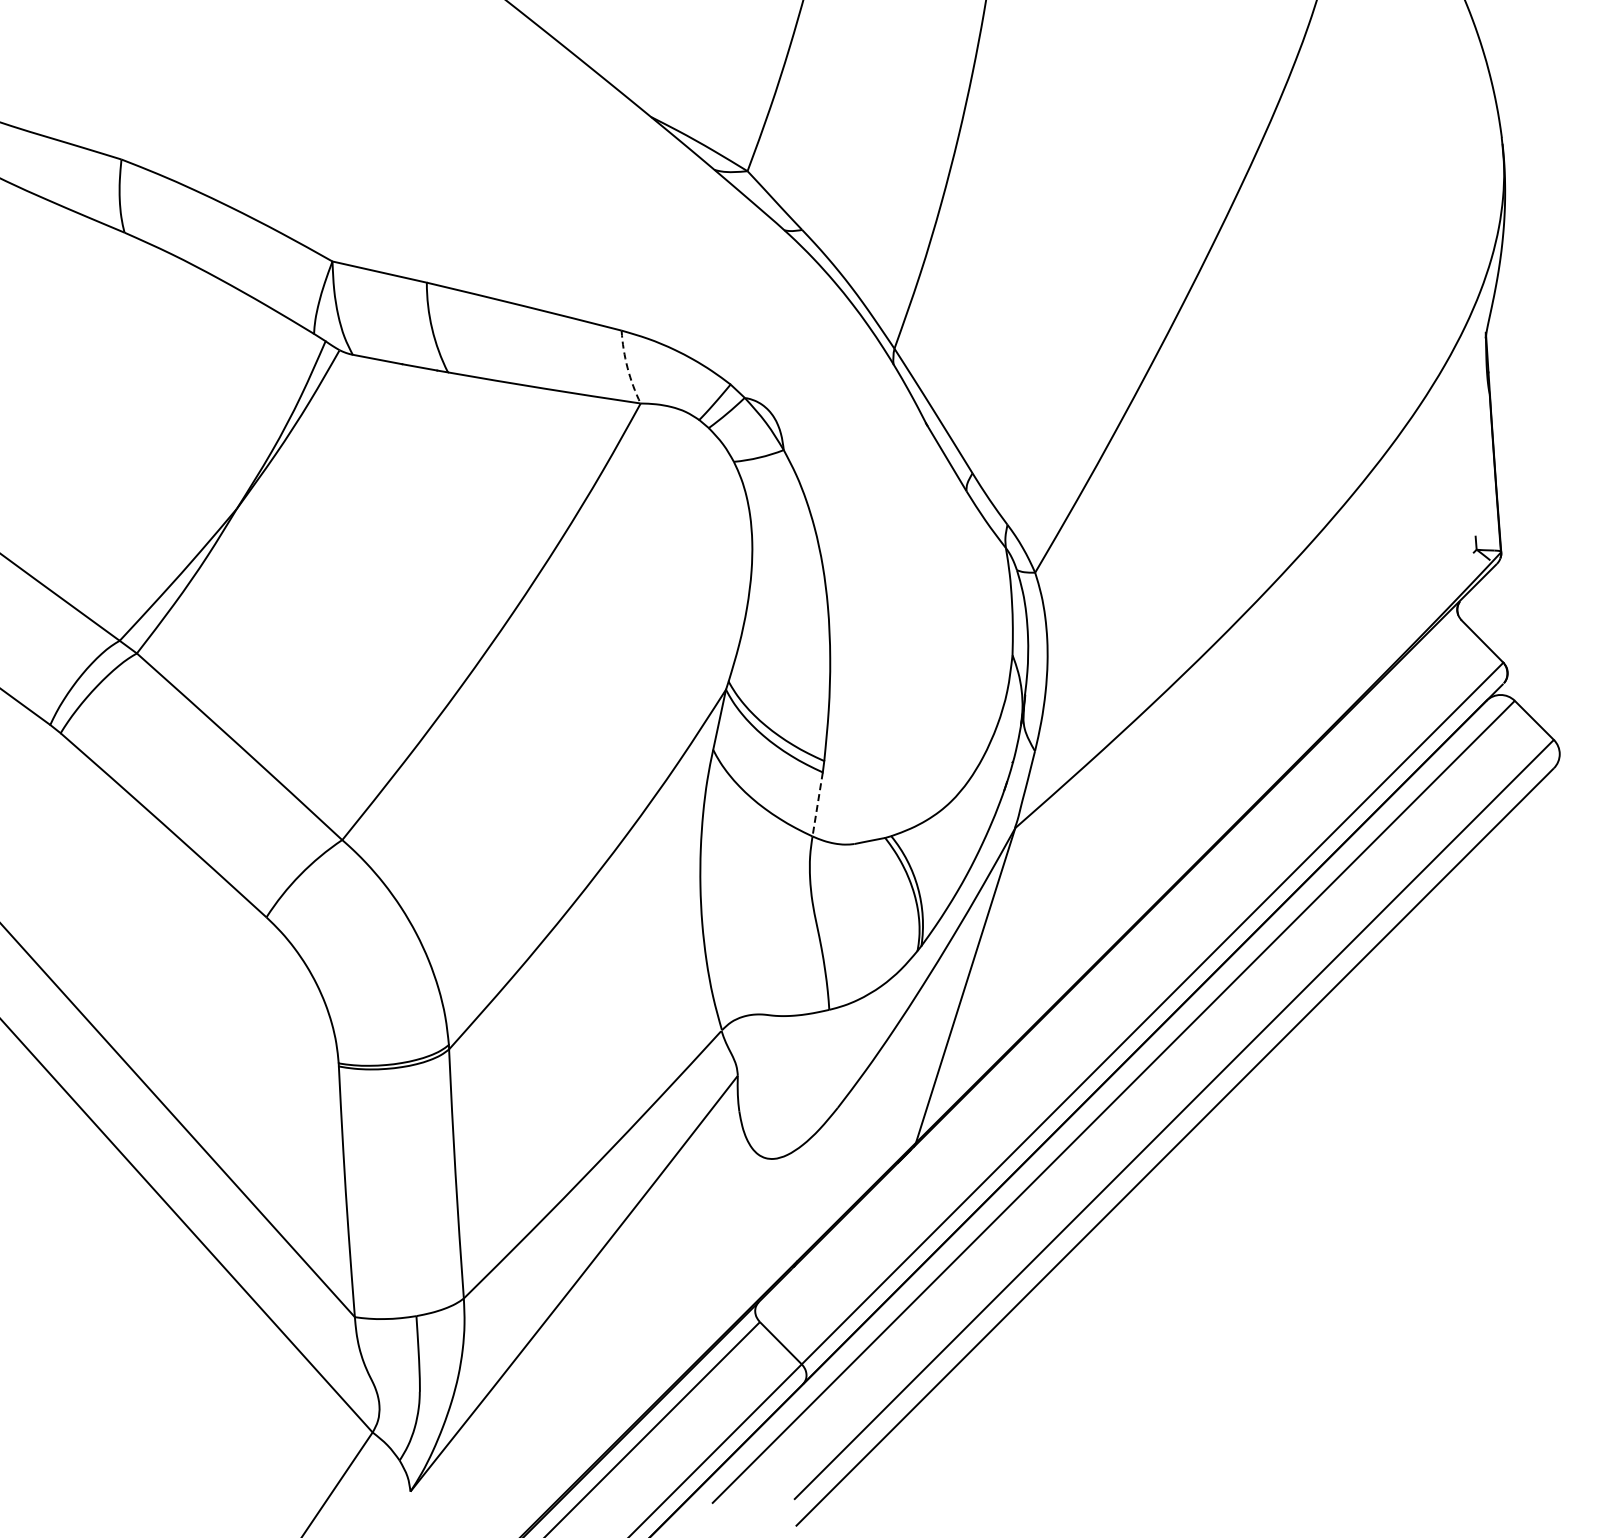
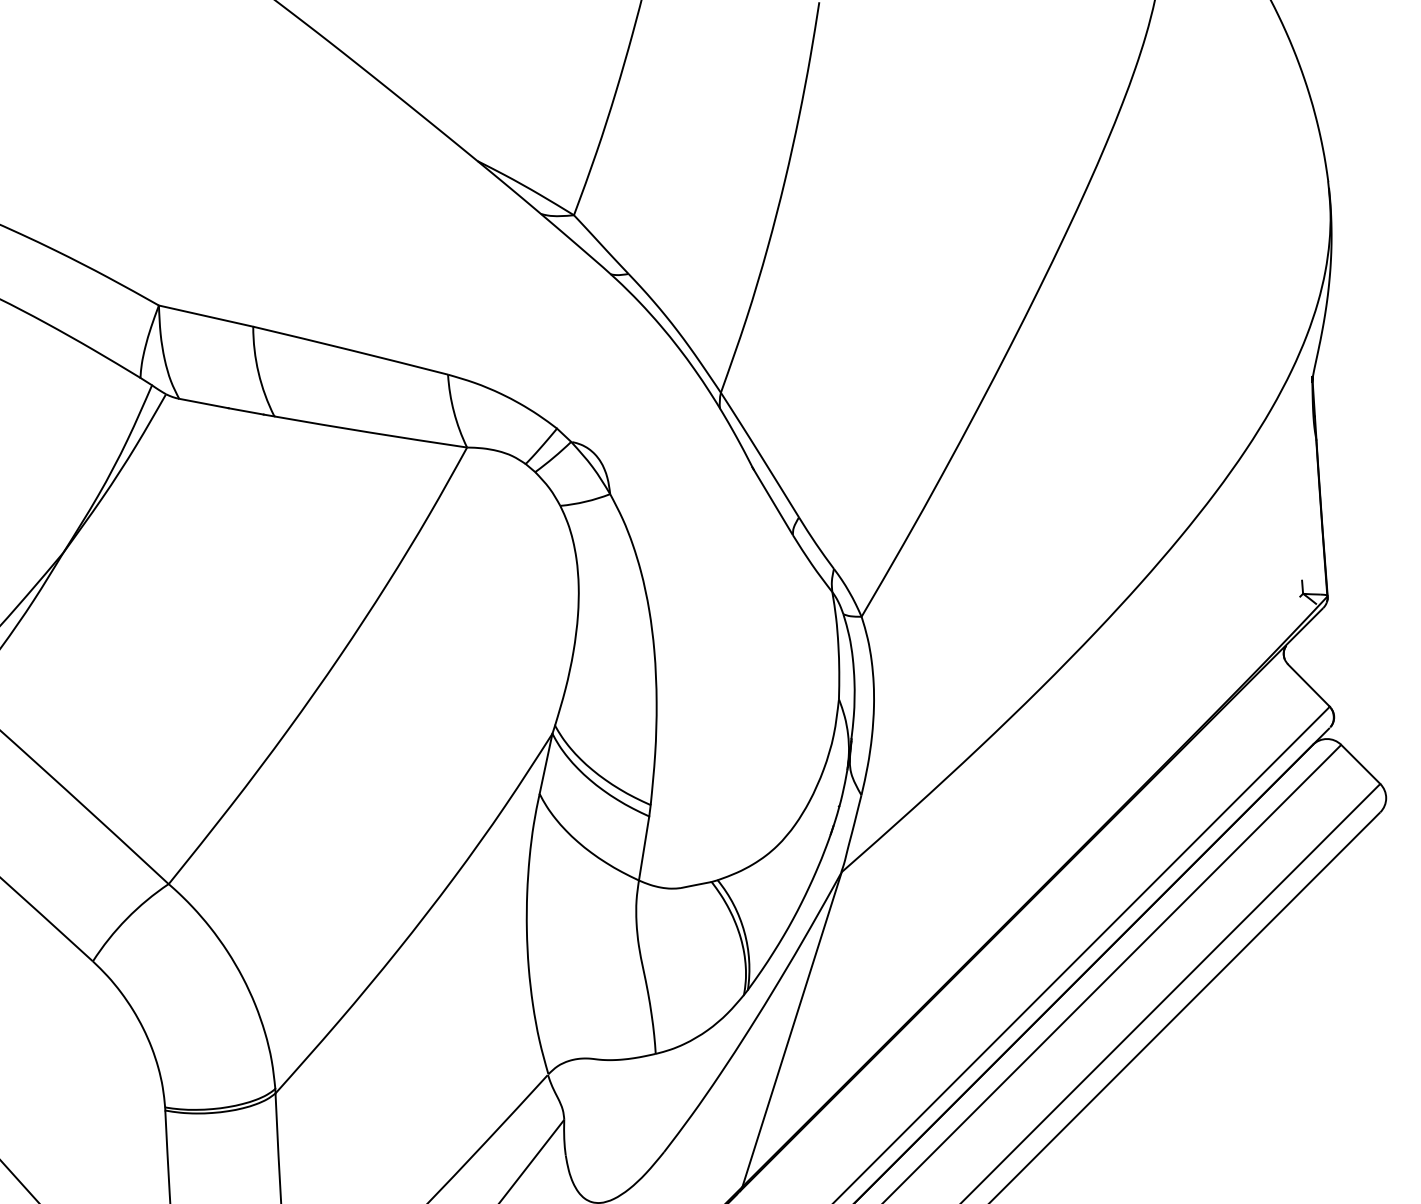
arc: (627, 368) -> (453, 412), dashed -> solid
line: (817, 804) -> (643, 848), dashed -> solid

